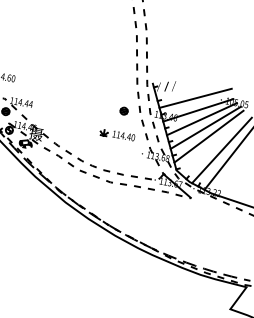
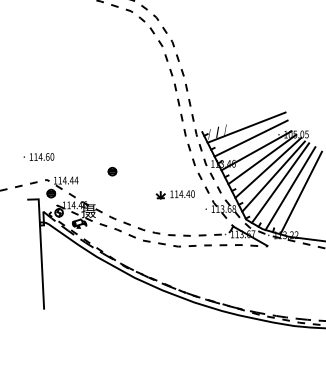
line: (193, 87) -> (246, 127), added
part: (124, 111) -> (112, 171), moved
line: (214, 143) -> (280, 182), added

